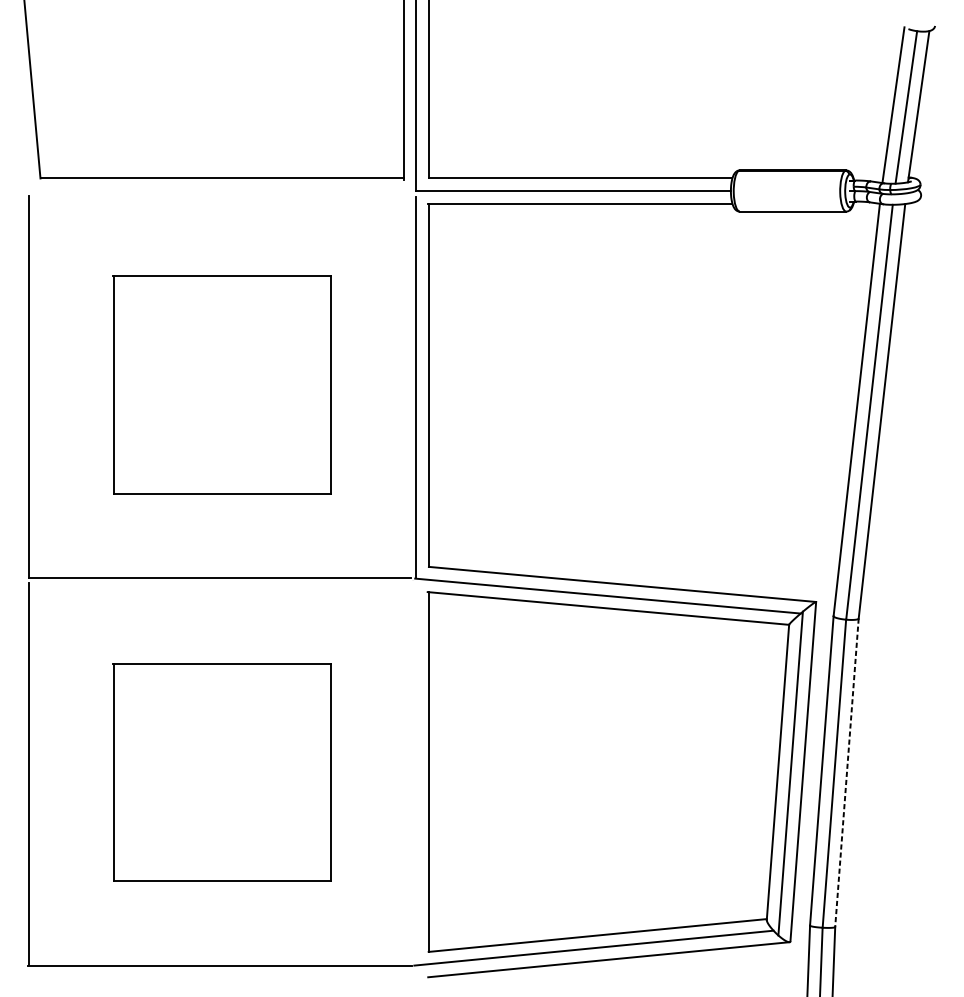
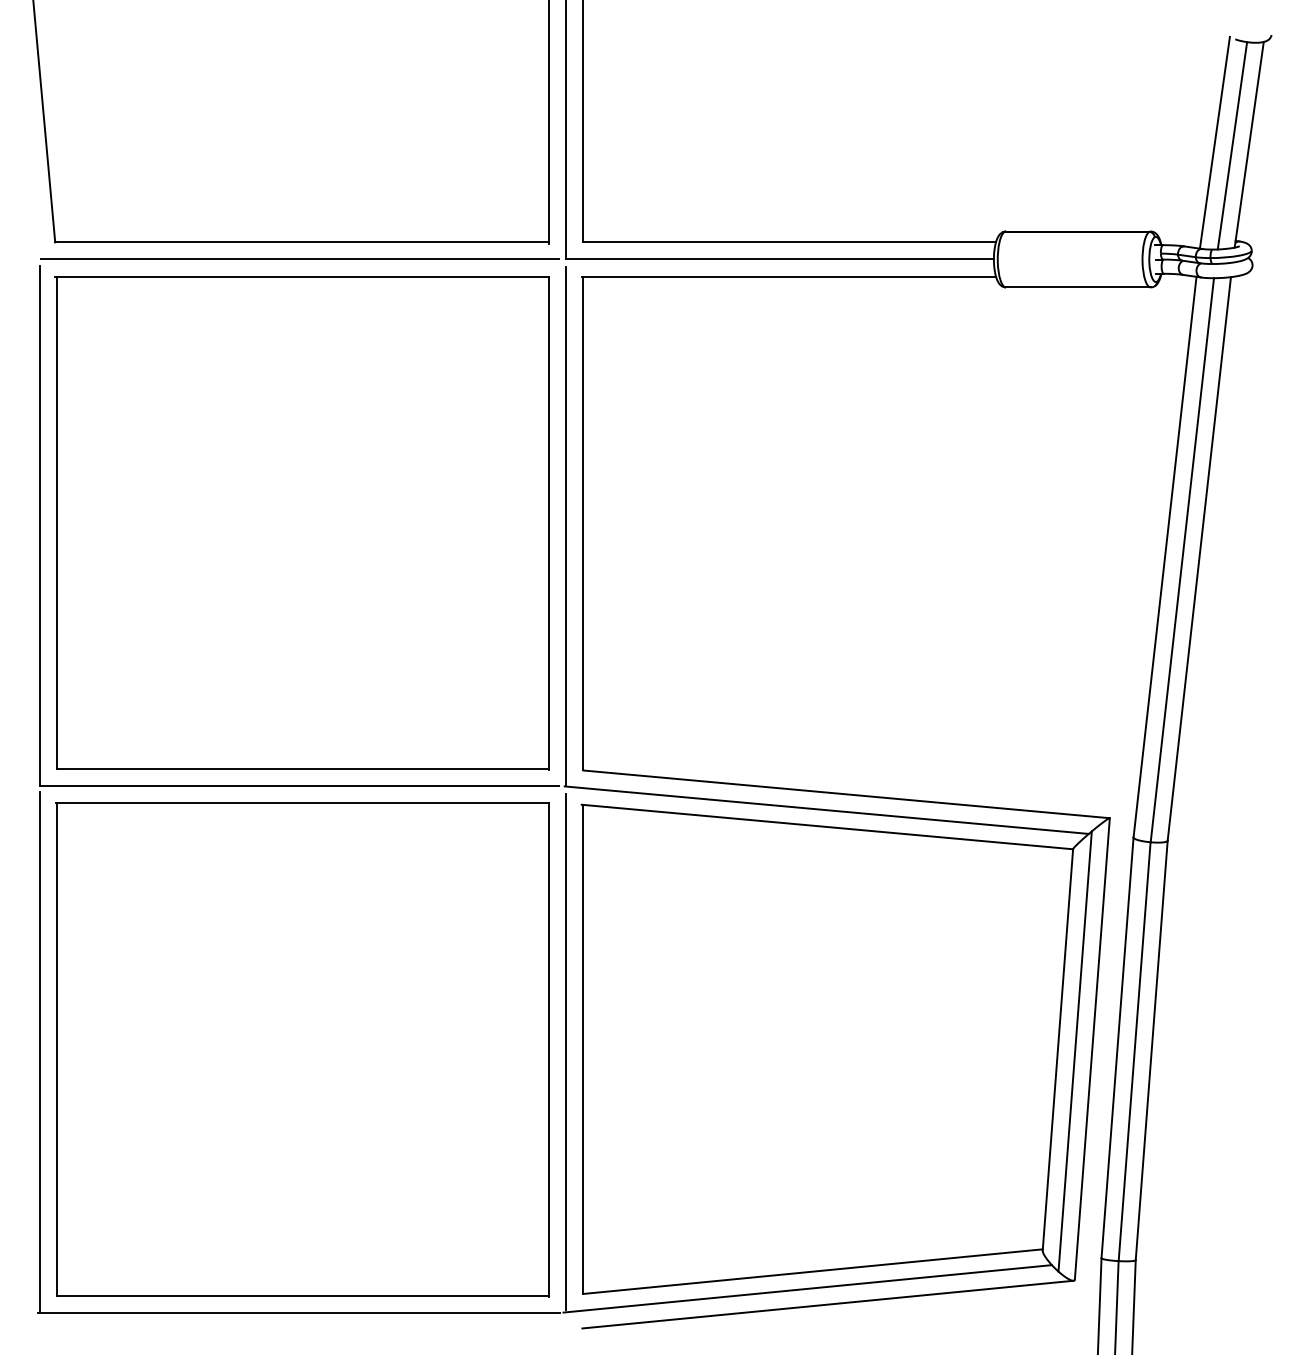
line: (220, 191) -> (299, 259), added
part: (221, 385) -> (301, 523), size x1.67
part: (222, 772) -> (302, 1049), size x1.67
line: (846, 772) -> (1151, 1050), dashed -> solid
line: (416, 773) -> (566, 1051), added

